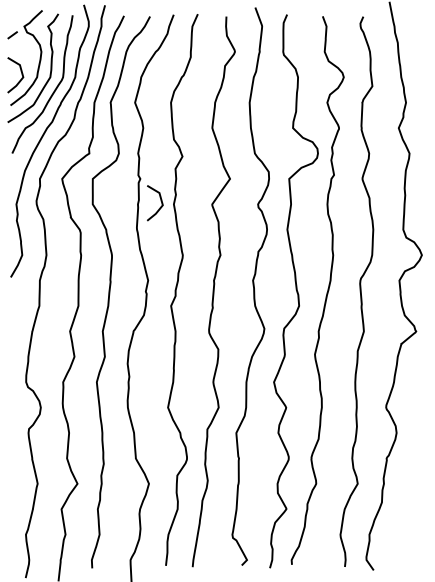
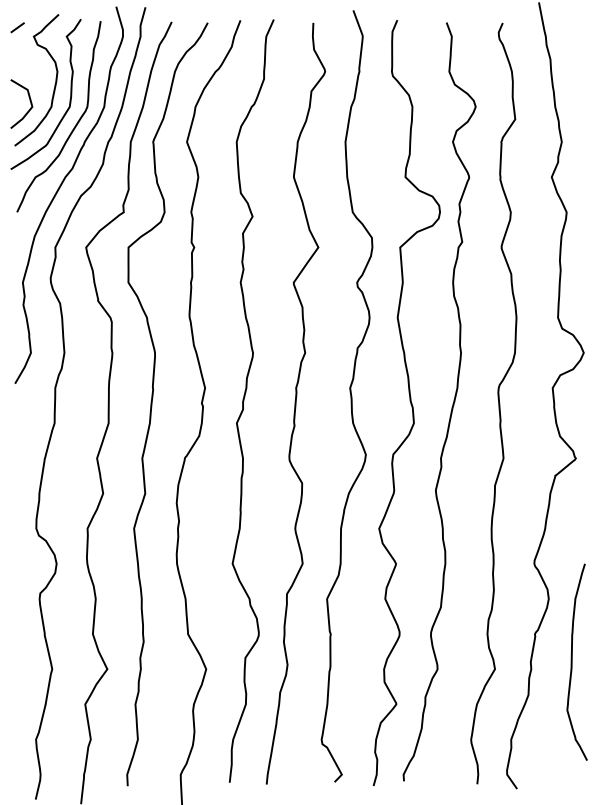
line: (12, 35) -> (17, 27), moved
line: (160, 200) -> (222, 277), removed
curve: (413, 478) -> (572, 661), added

